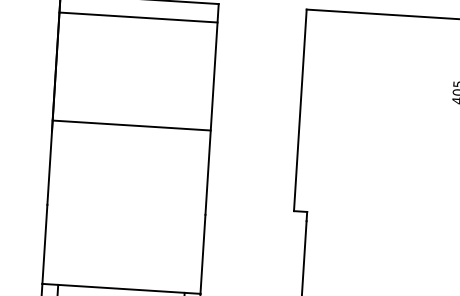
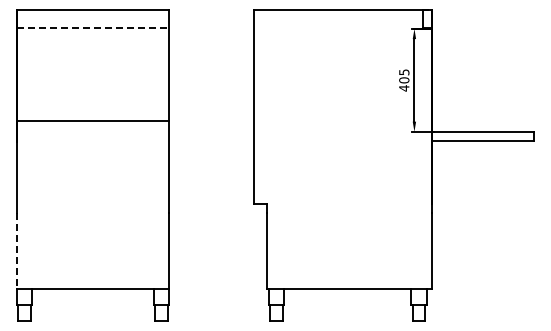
line: (139, 17) -> (93, 27), solid -> dashed
line: (131, 125) -> (92, 120), moved
line: (44, 244) -> (16, 251), solid -> dashed

